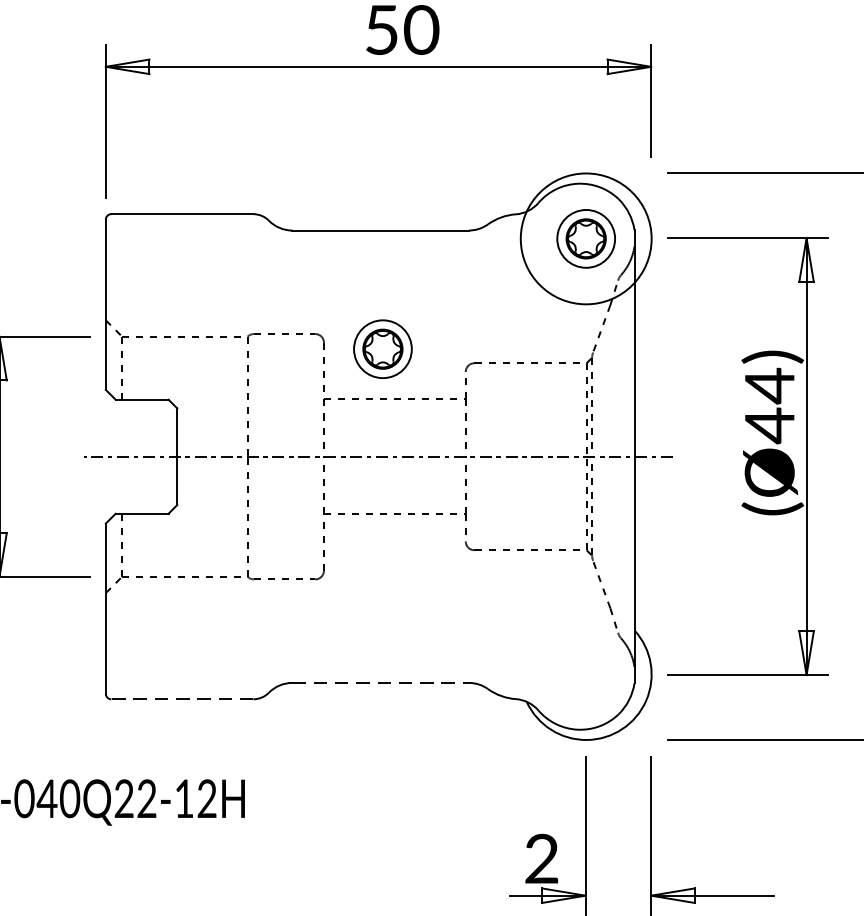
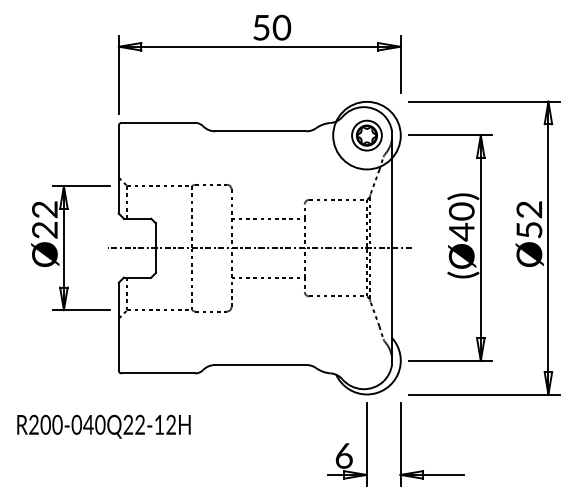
part: (381, 348) -> (261, 192), removed
text: (769, 385) -> (461, 211), (Ø44) -> (Ø40)
line: (380, 683) -> (260, 365), dashed -> solid
line: (182, 699) -> (158, 373), dashed -> solid
text: (540, 858) -> (343, 455), 2 -> 6

